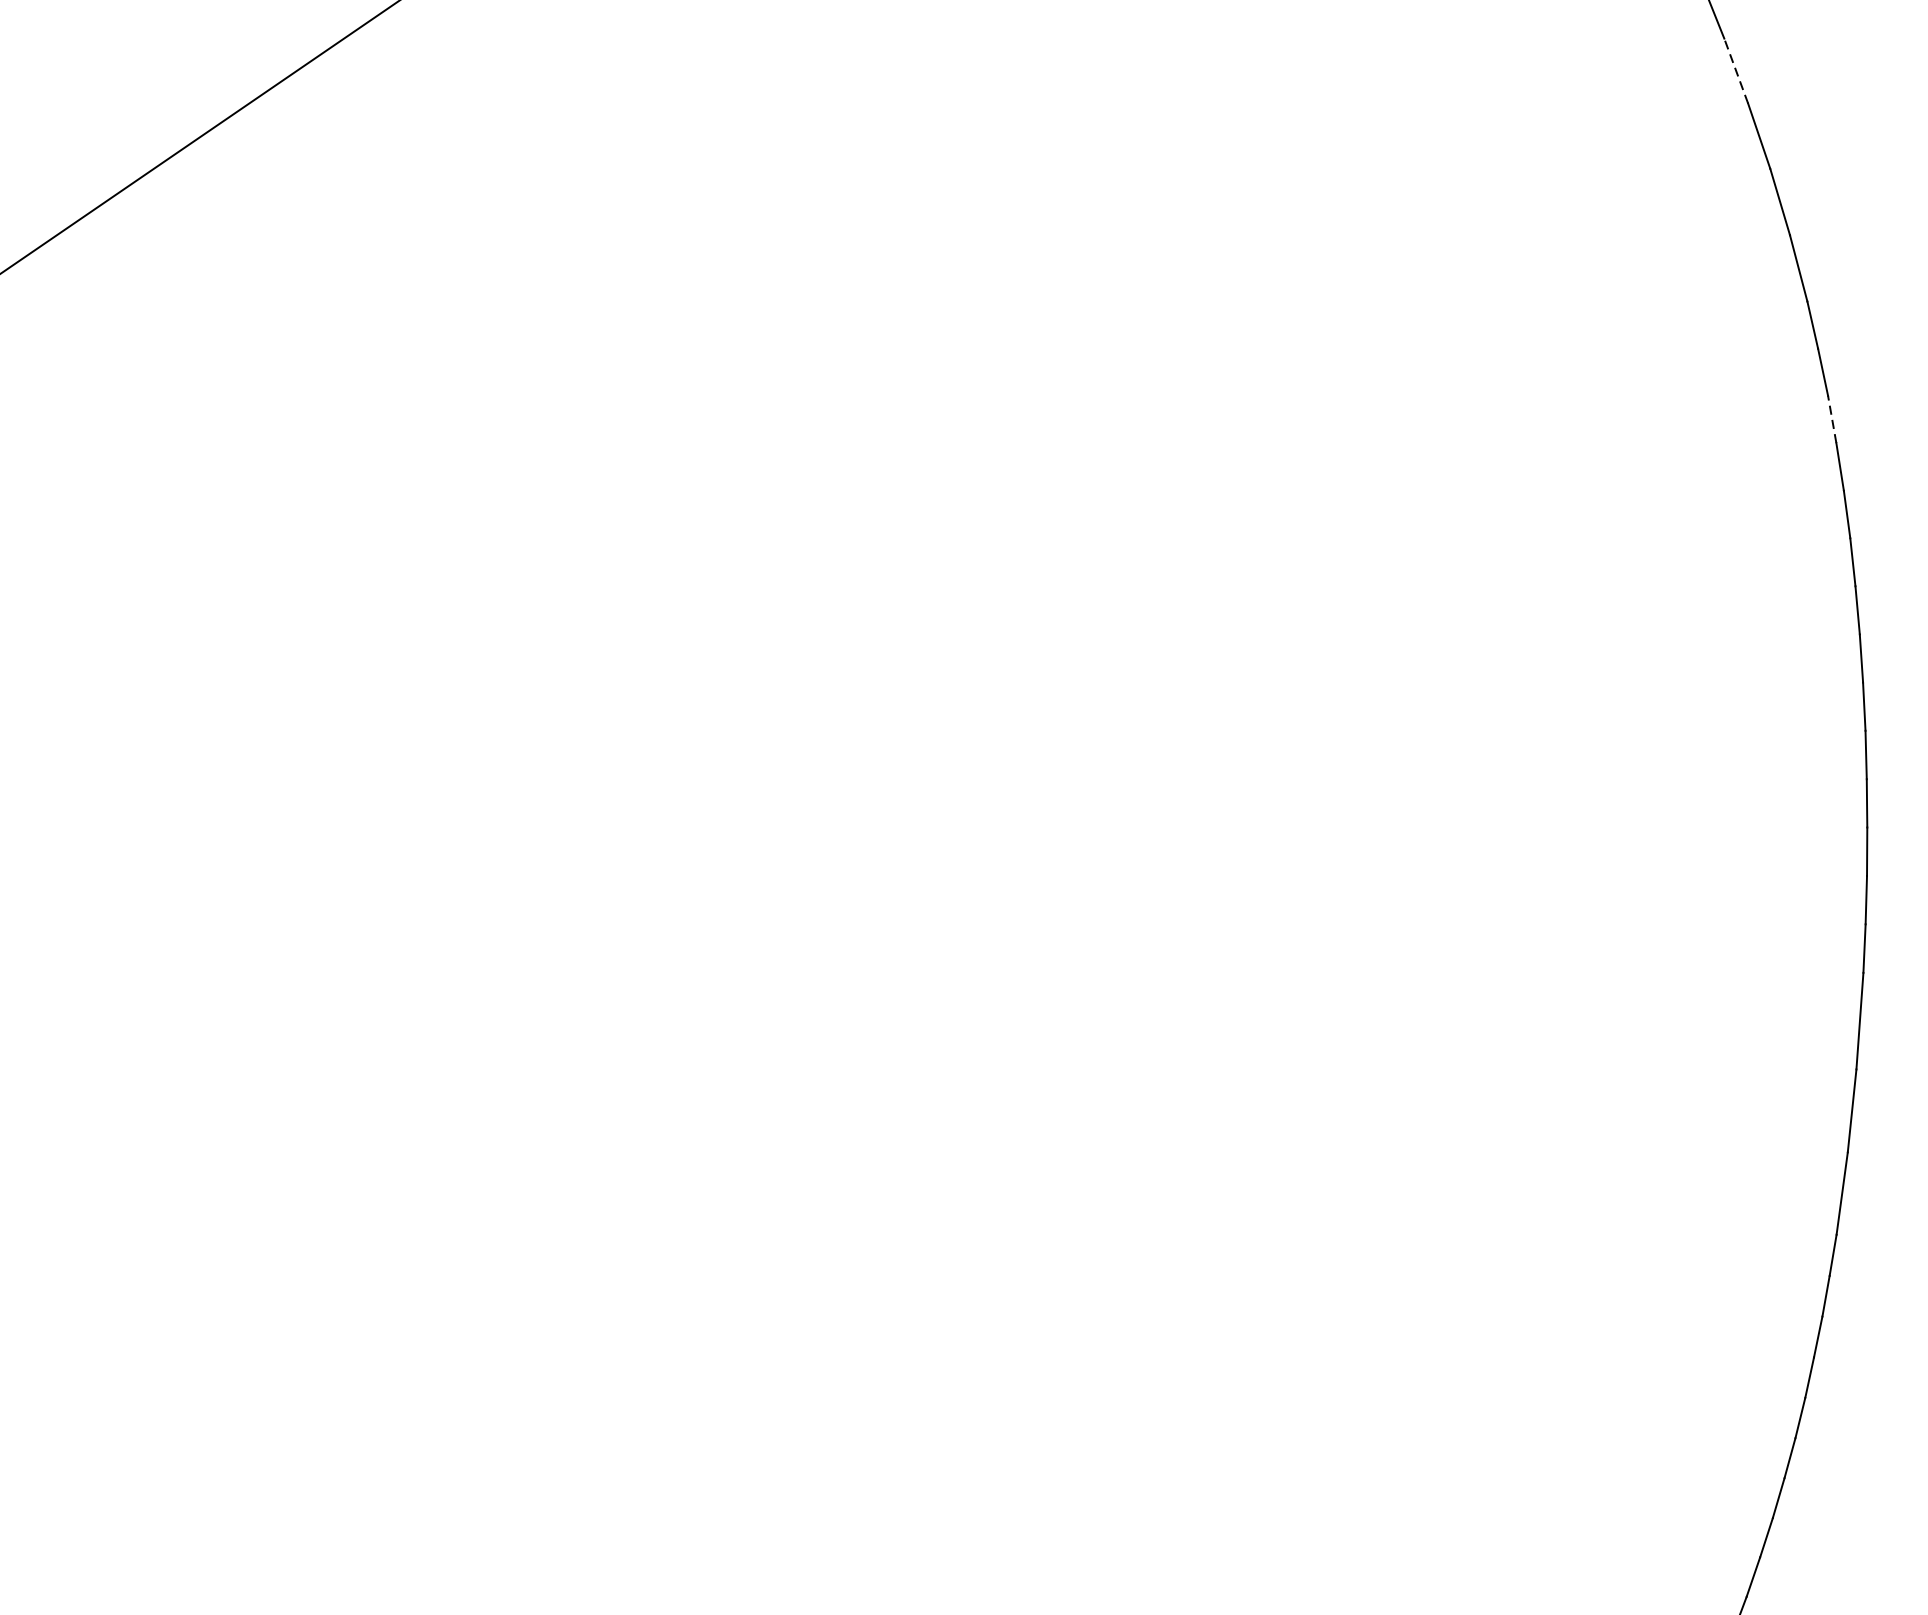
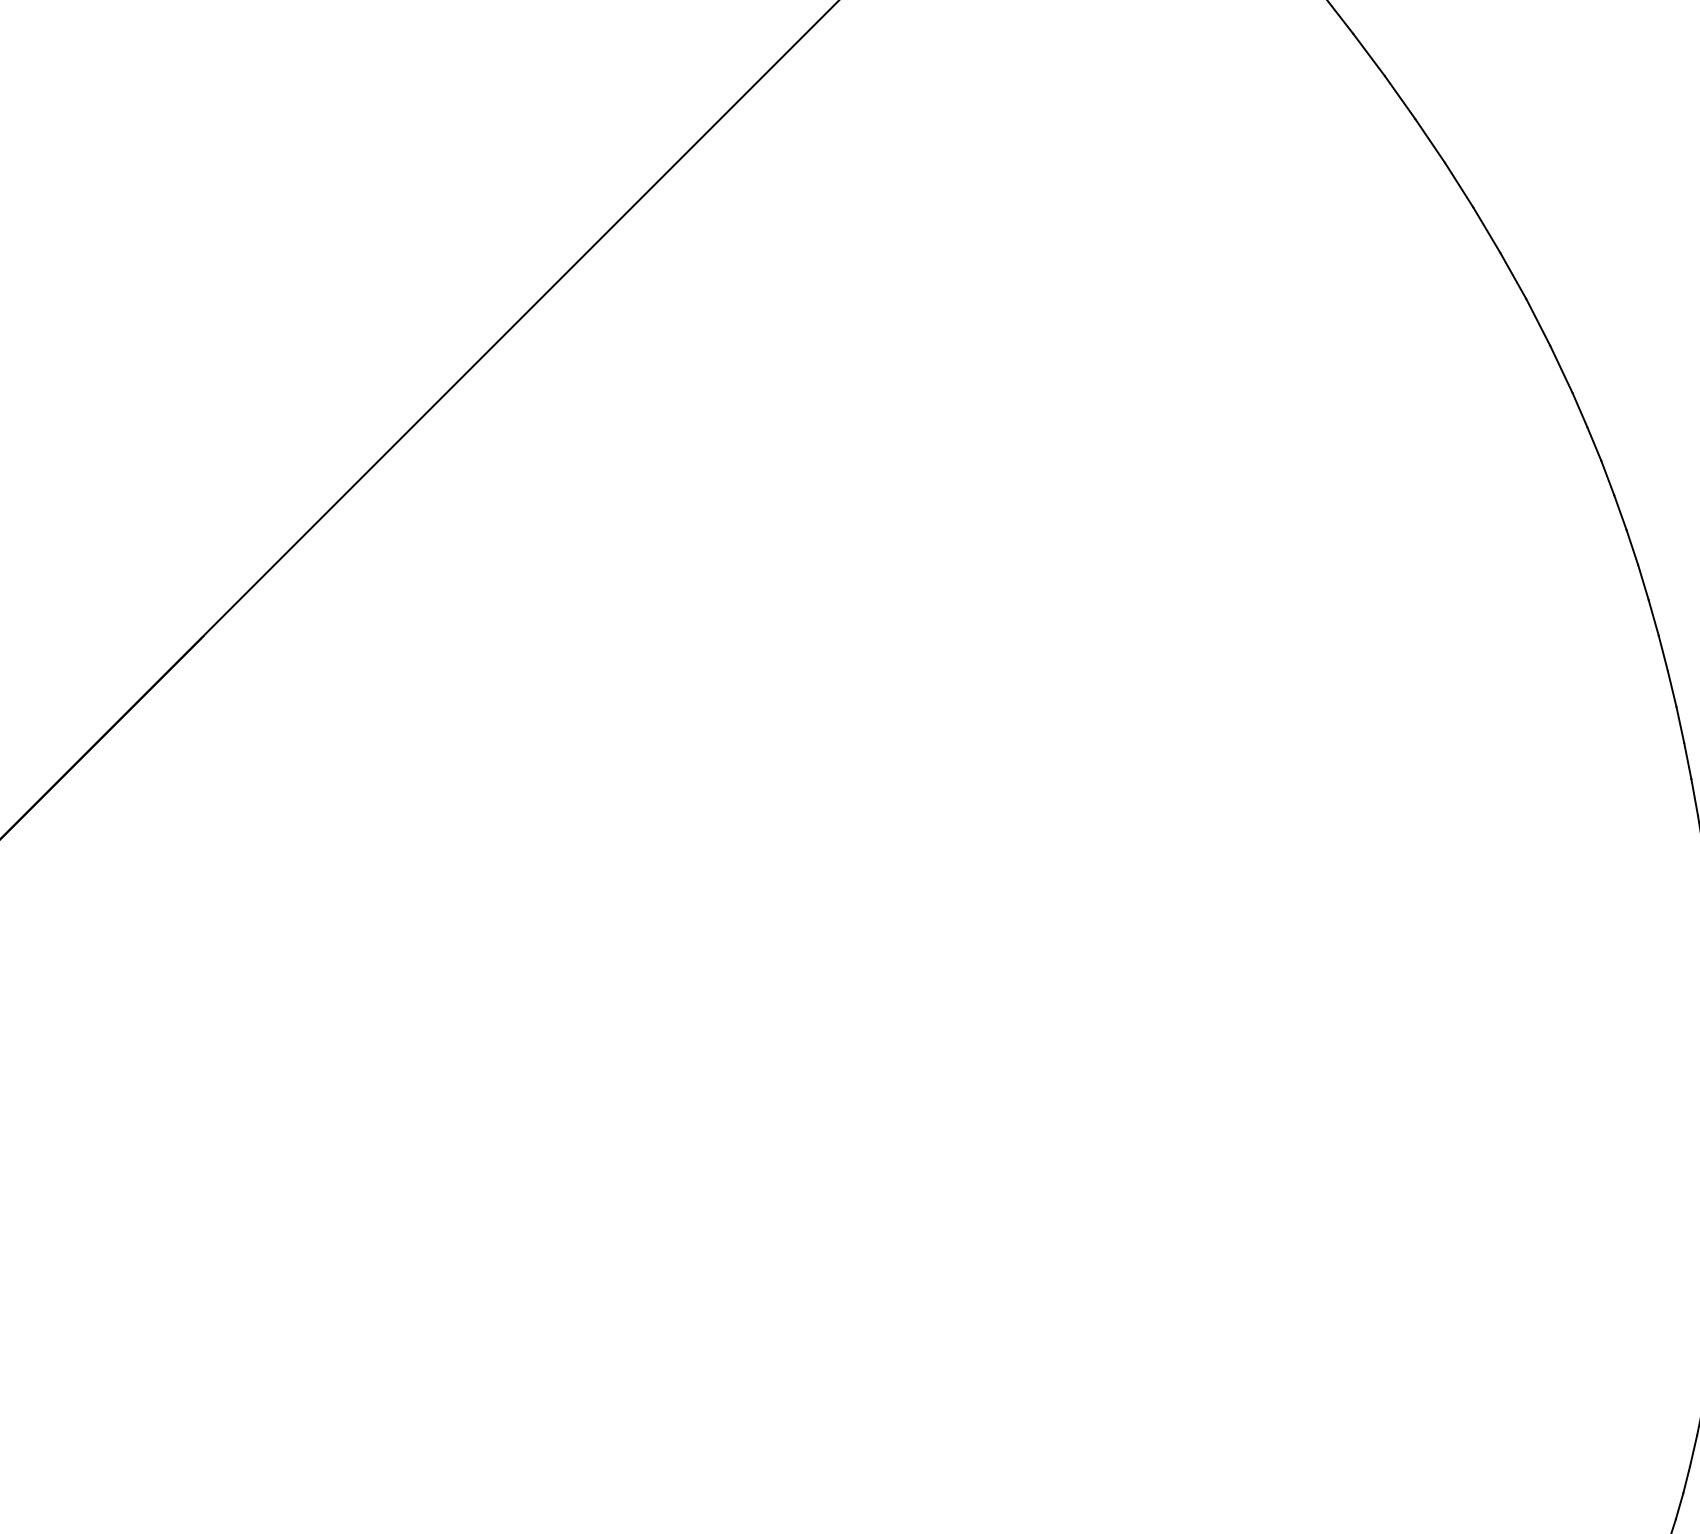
line: (1735, 69) -> (1486, 229), dashed -> solid
line: (1831, 418) -> (1607, 477), dashed -> solid

